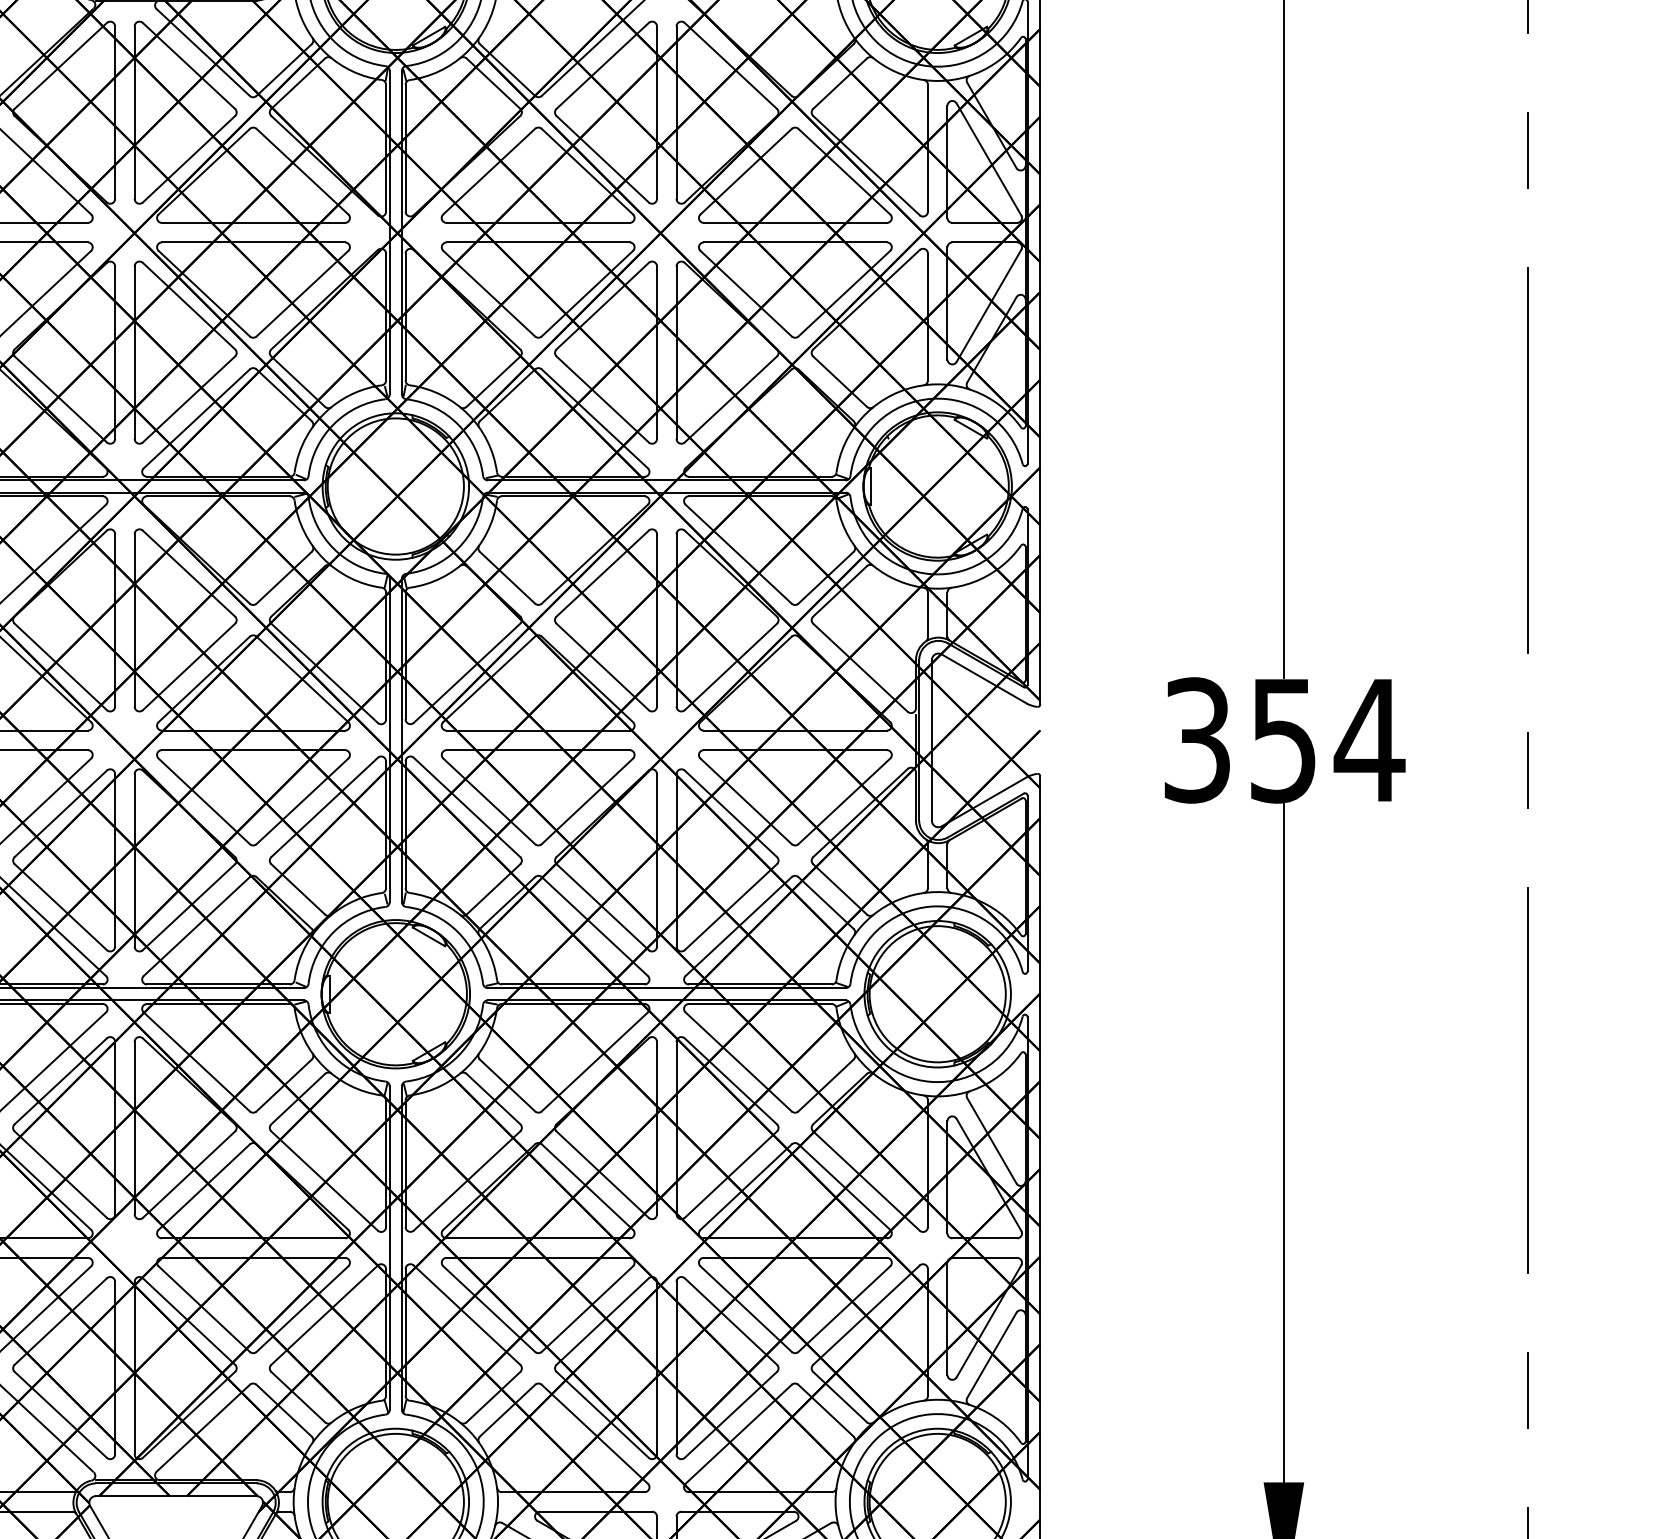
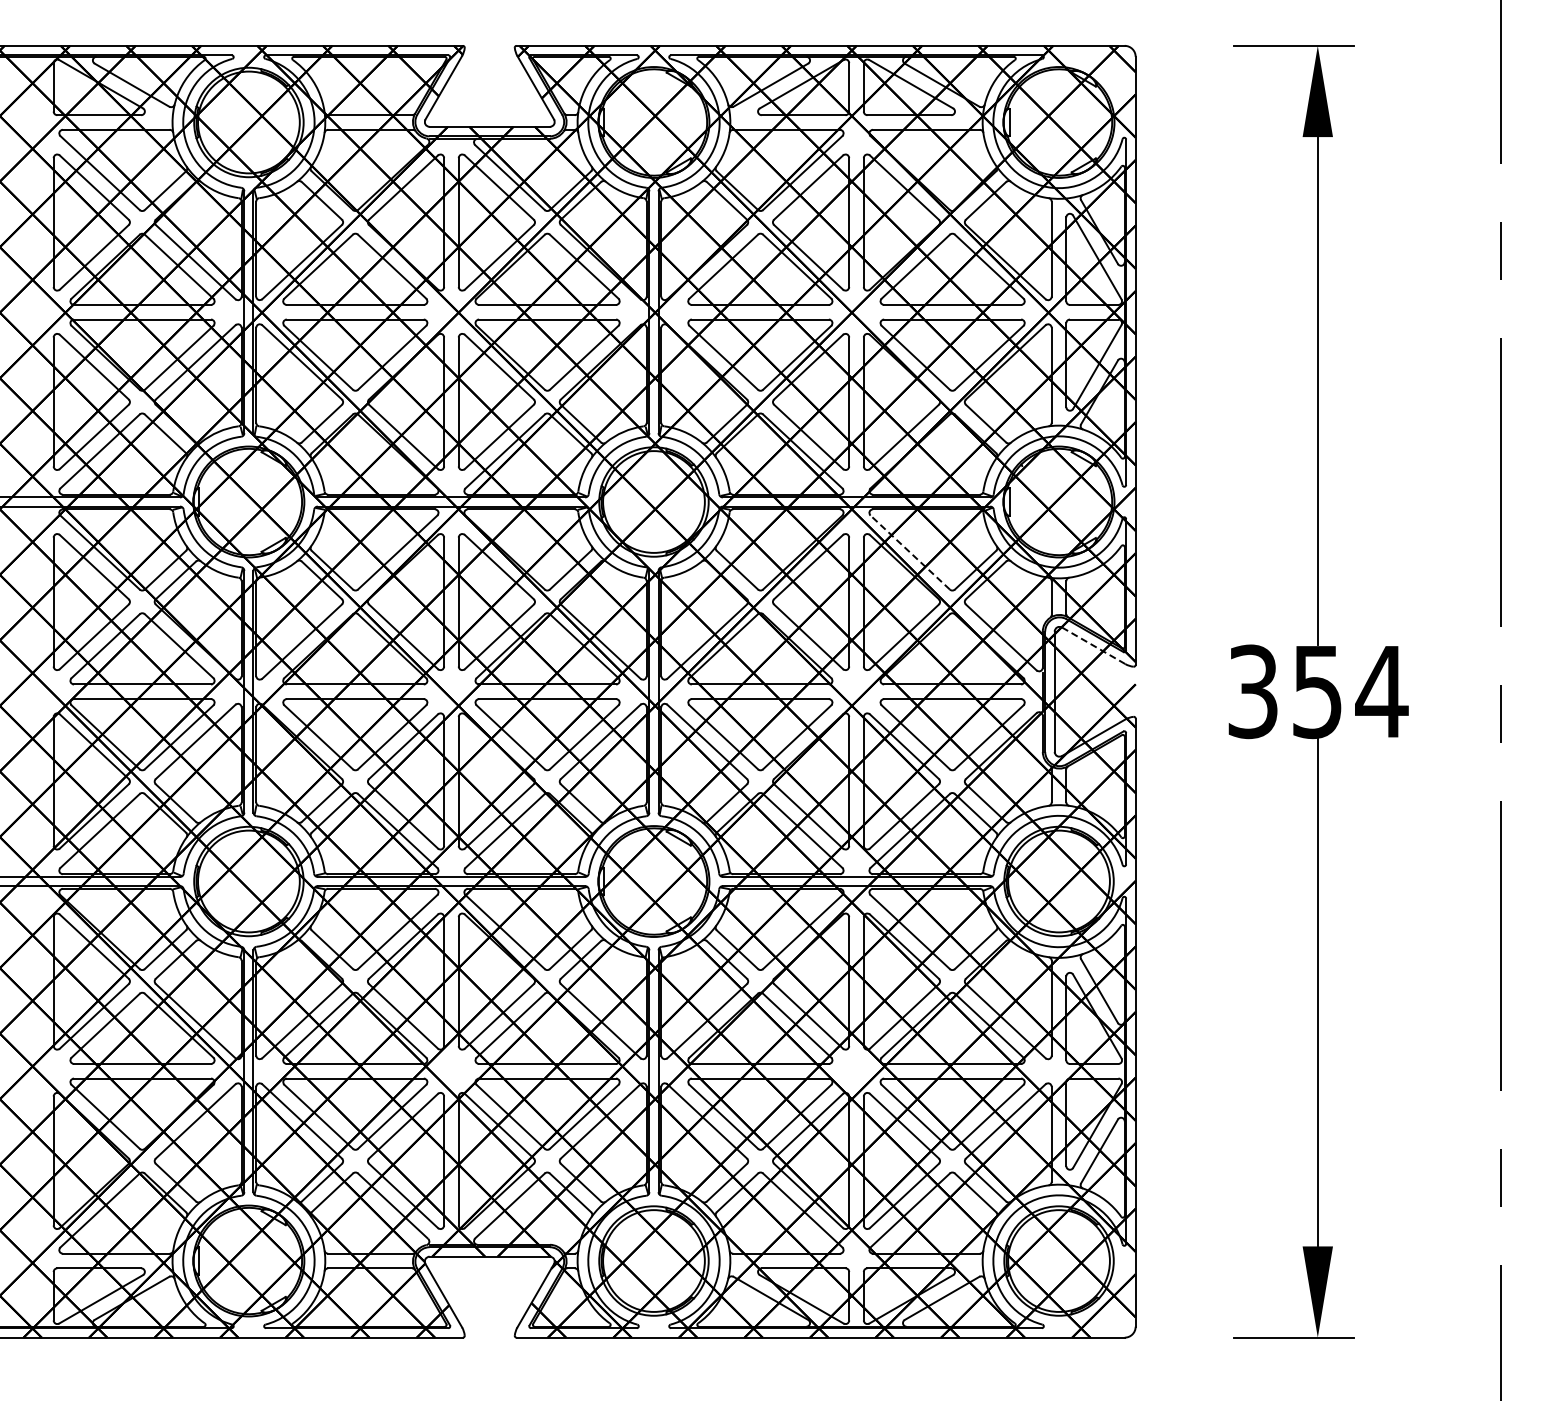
line: (737, 554) -> (909, 552), solid -> dashed
line: (983, 678) -> (1093, 645), solid -> dashed

